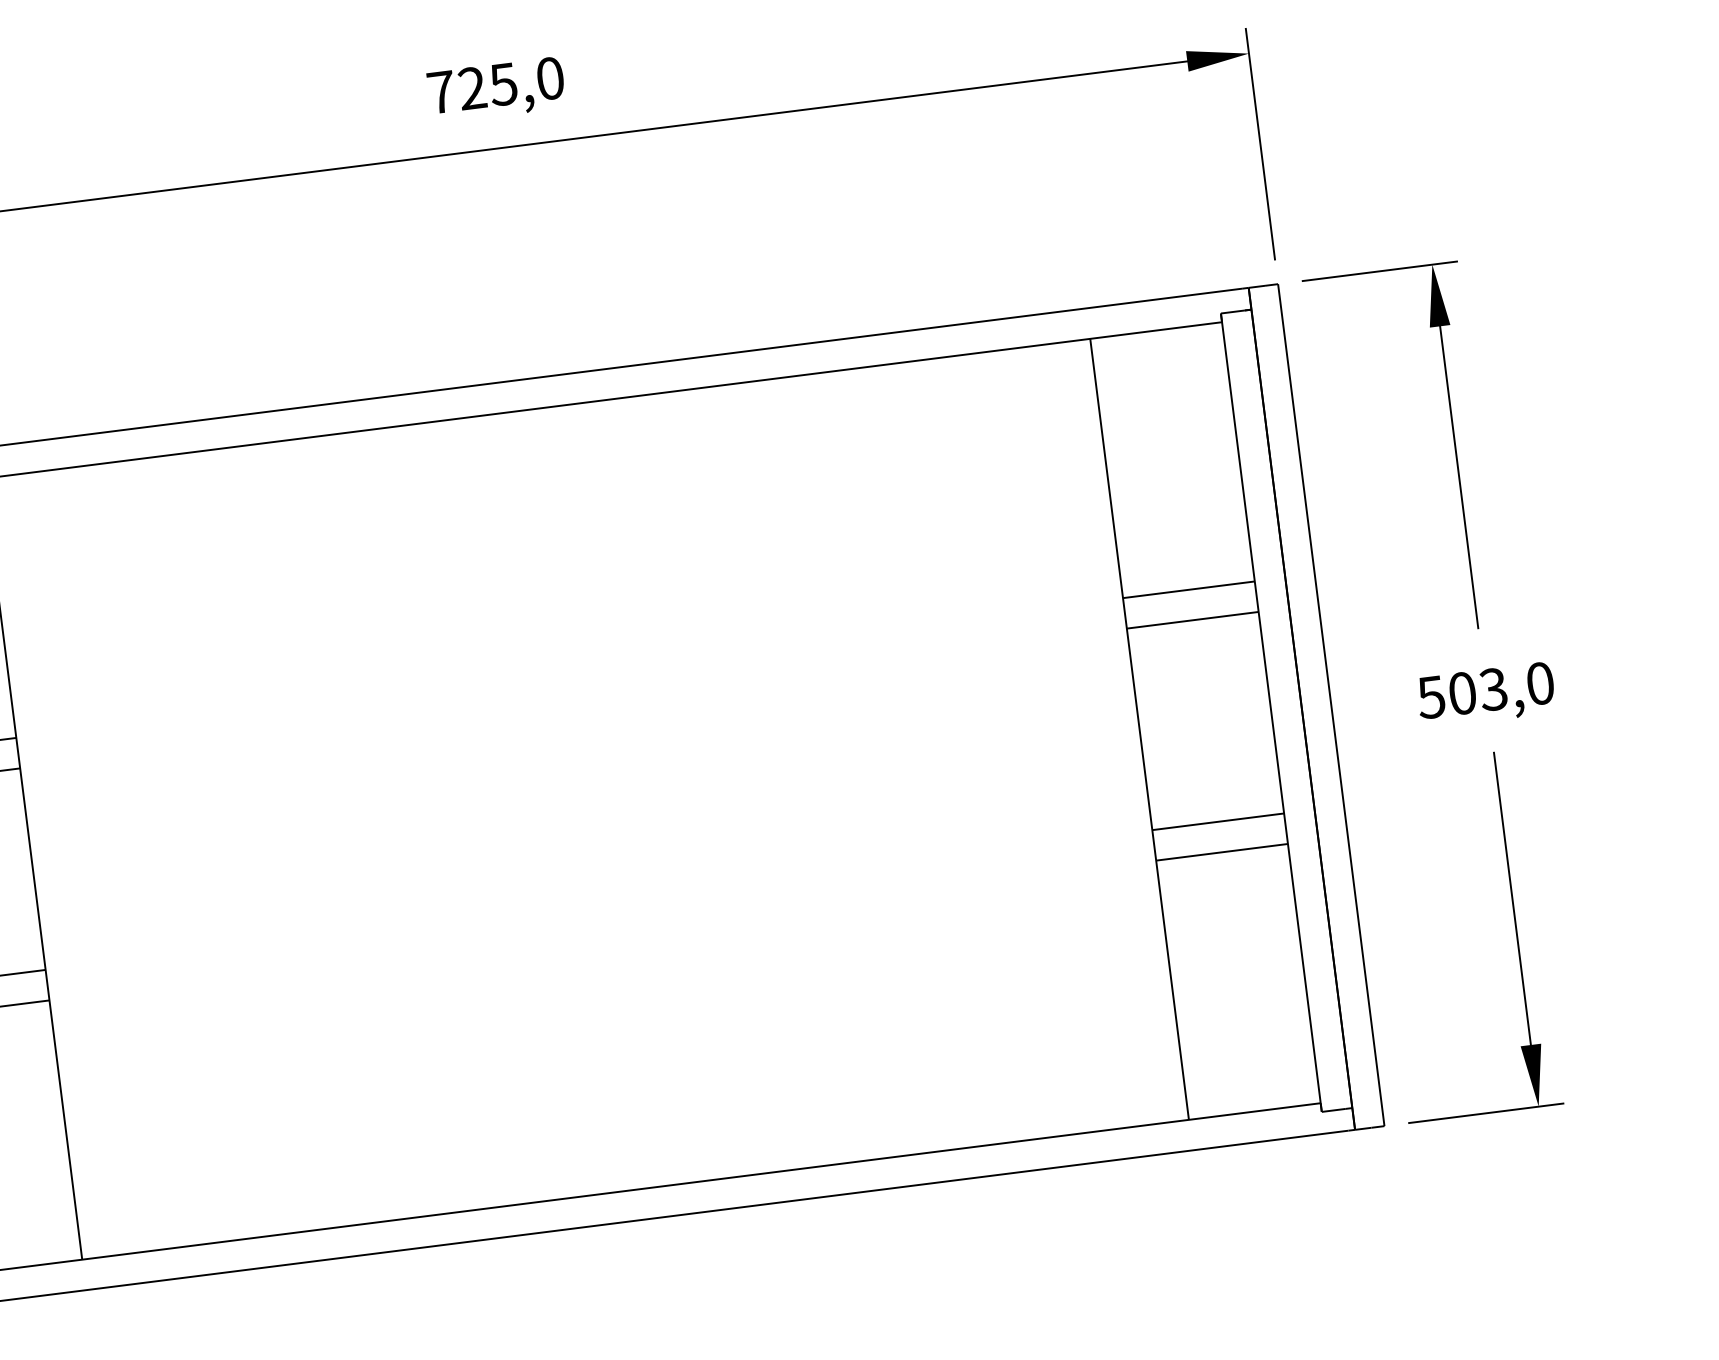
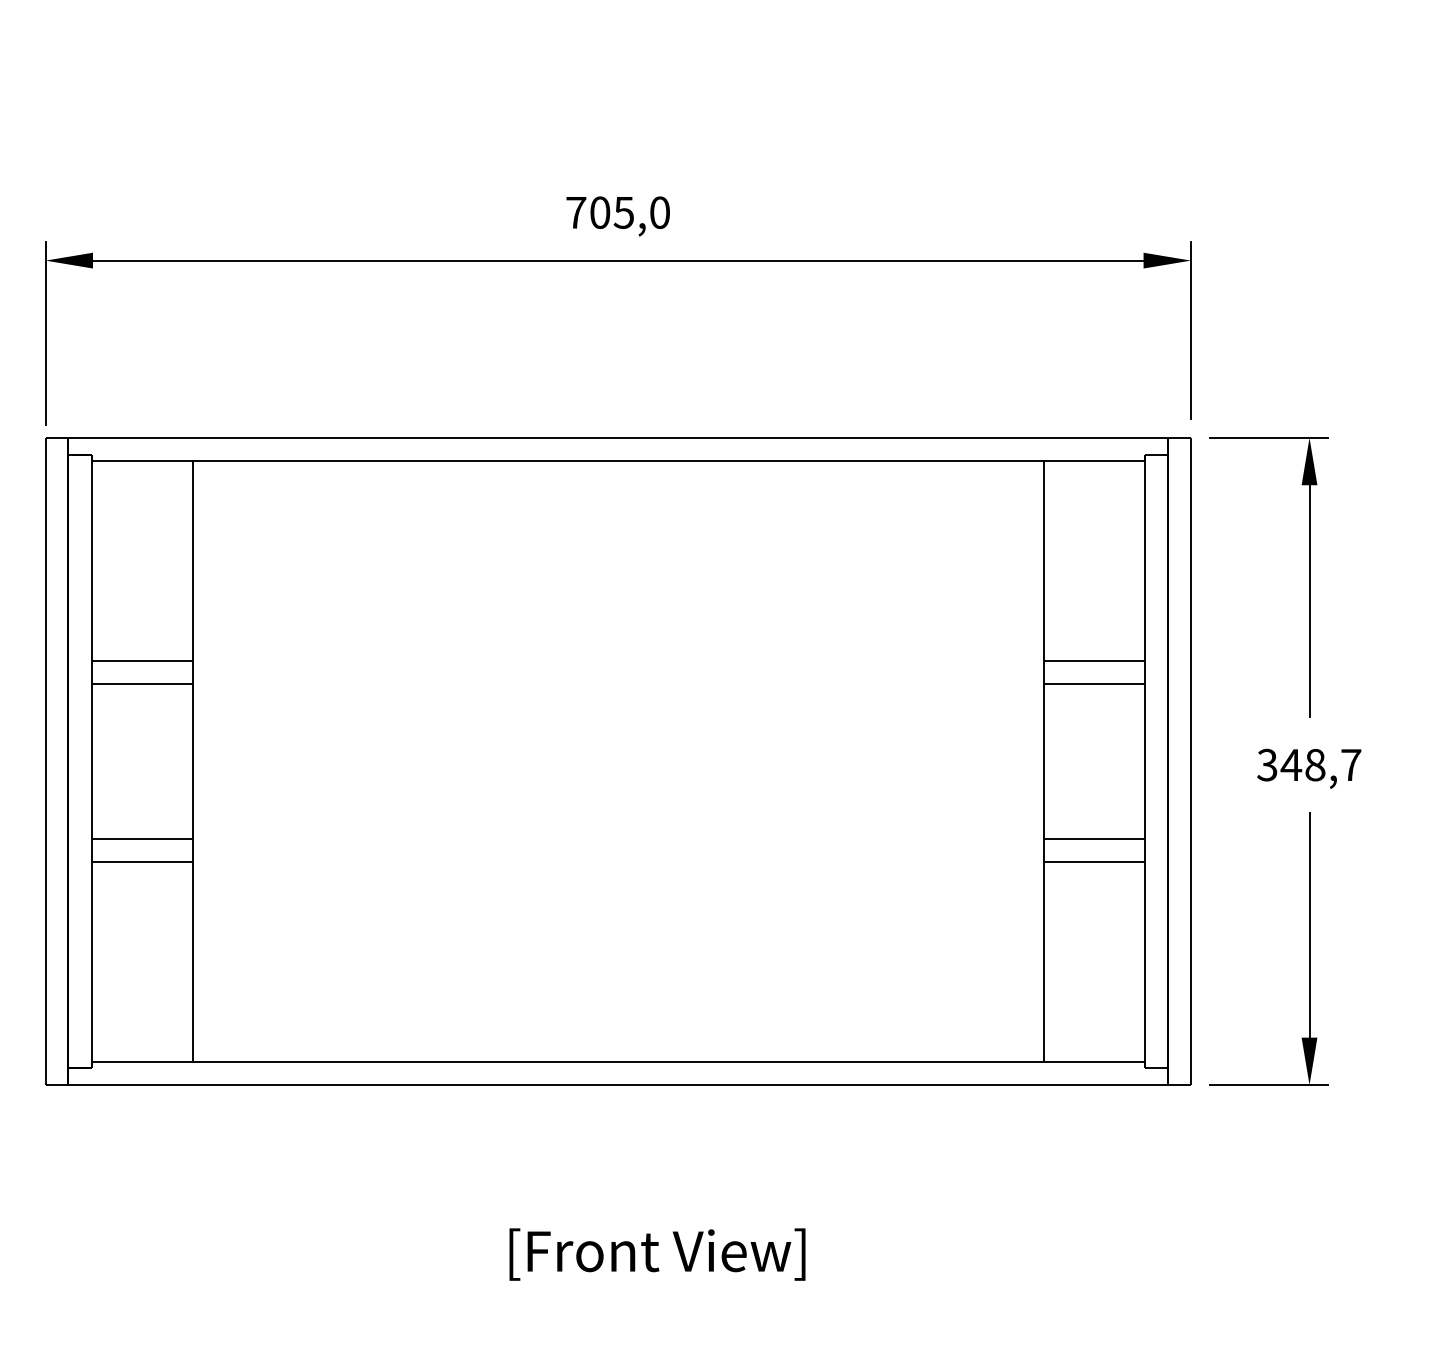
text: (472, 88) -> (600, 212), 725,0 -> 705,0
text: (1485, 689) -> (1309, 764), 503,0 -> 348,7

